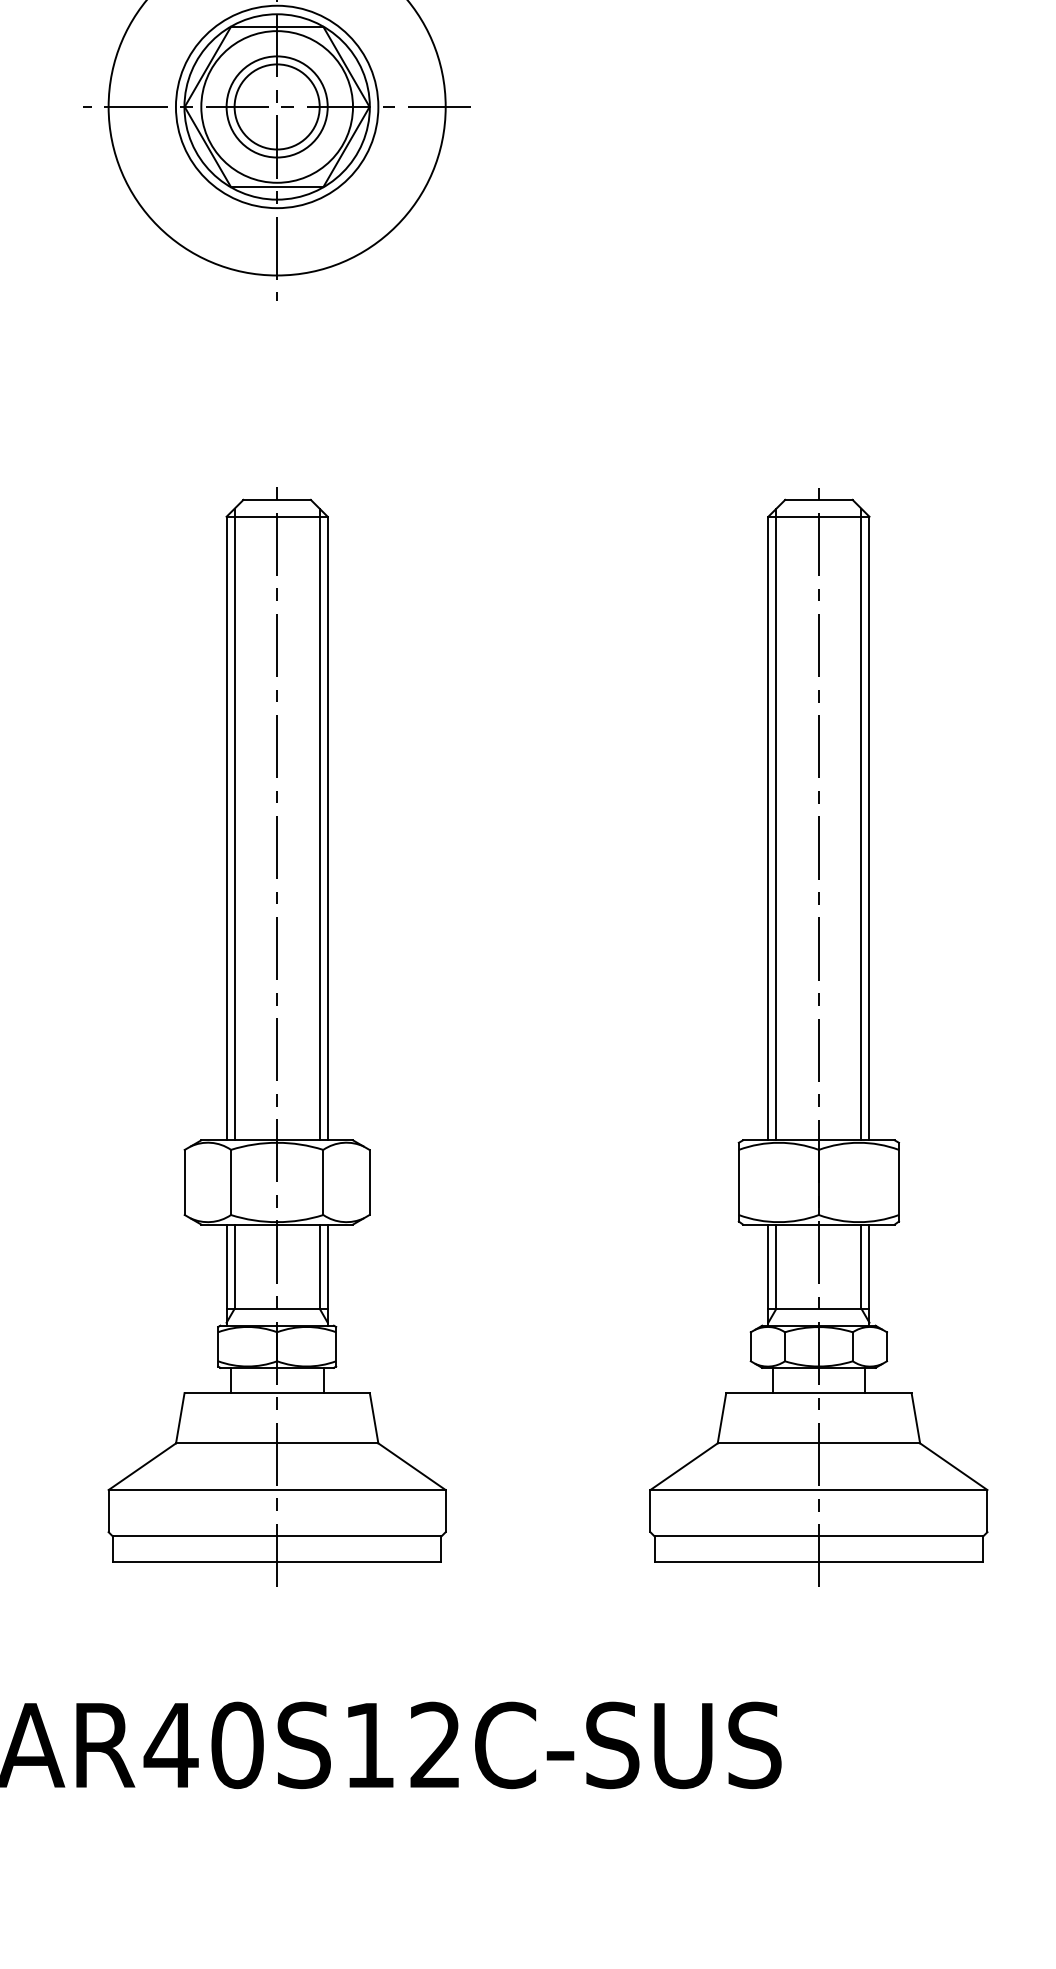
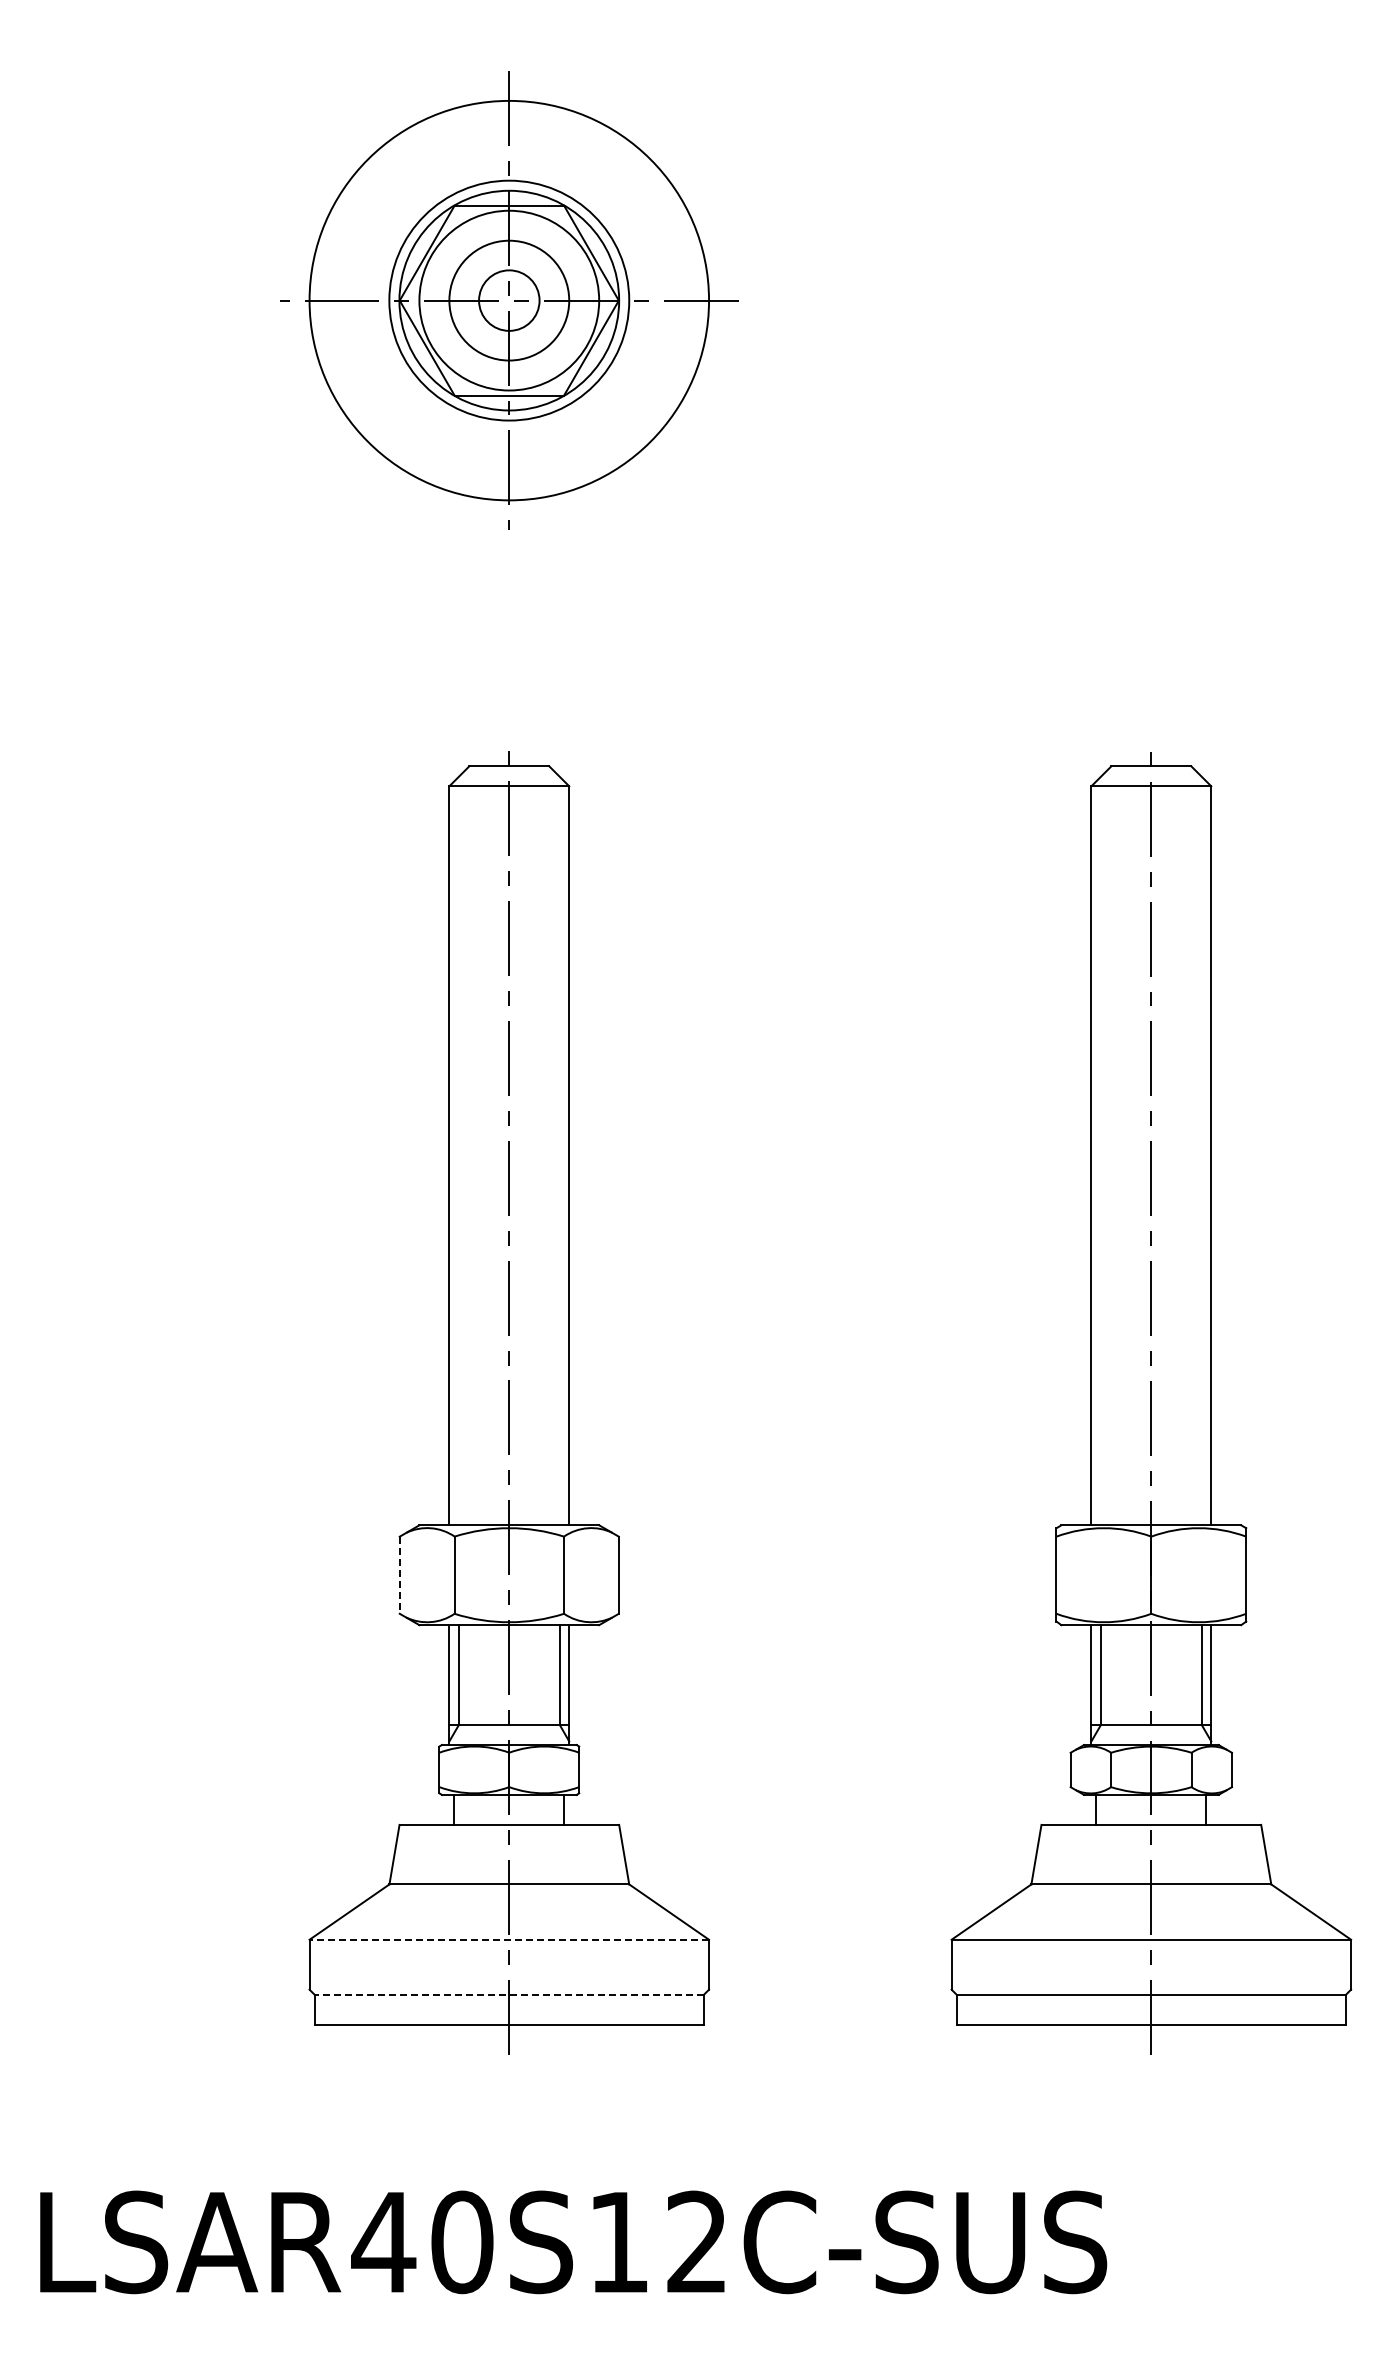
circle: (276, 106) -> (508, 300), size x0.6
line: (234, 824) -> (458, 1150), removed
line: (319, 824) -> (559, 1150), removed
line: (776, 824) -> (1100, 1150), removed
line: (861, 824) -> (1201, 1150), removed
line: (184, 1182) -> (399, 1575), solid -> dashed
line: (277, 1489) -> (509, 1939), solid -> dashed
line: (277, 1536) -> (509, 1994), solid -> dashed

